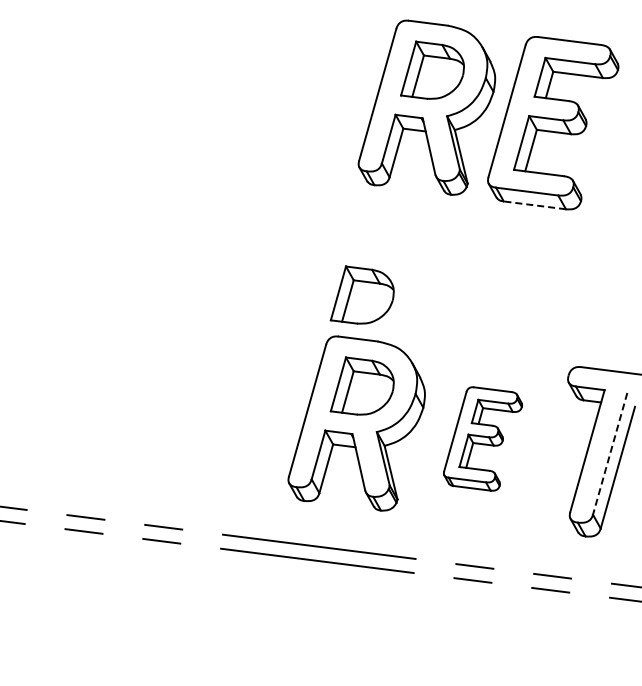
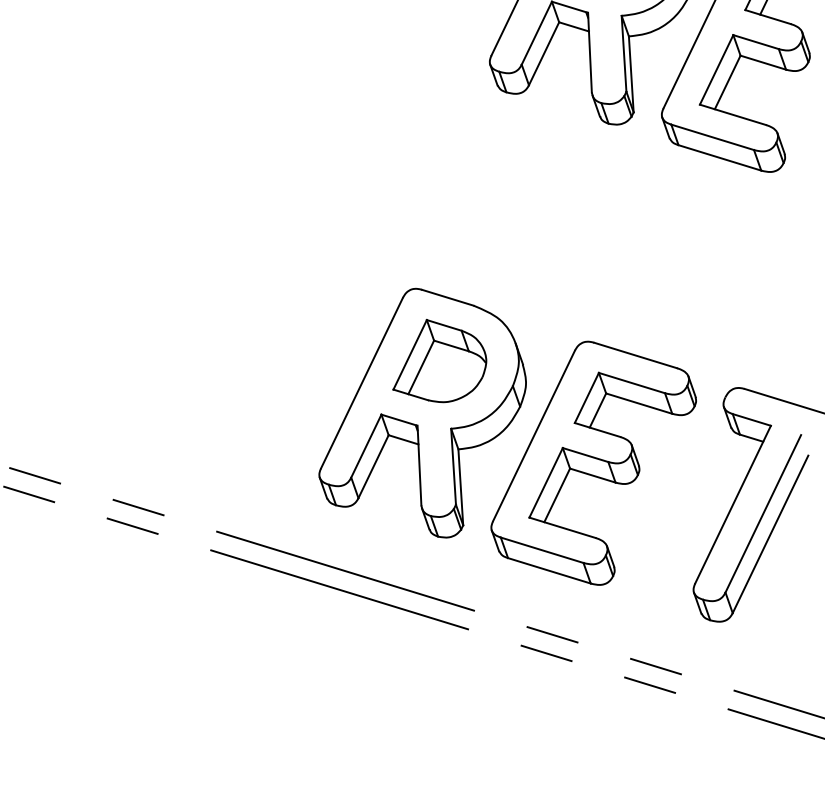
line: (534, 205) -> (719, 157), dashed -> solid
part: (361, 294) -> (462, 237), removed
part: (482, 438) -> (593, 462), size x1.67
line: (610, 454) -> (763, 514), dashed -> solid

